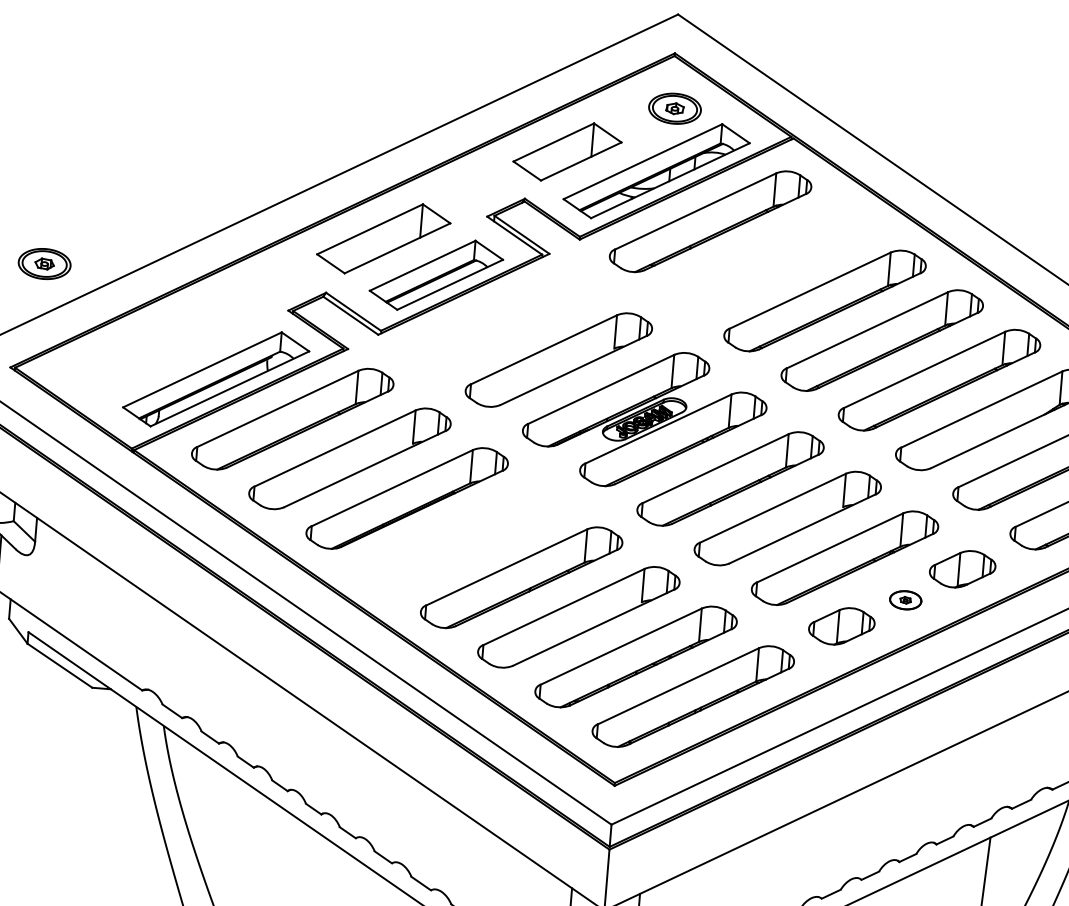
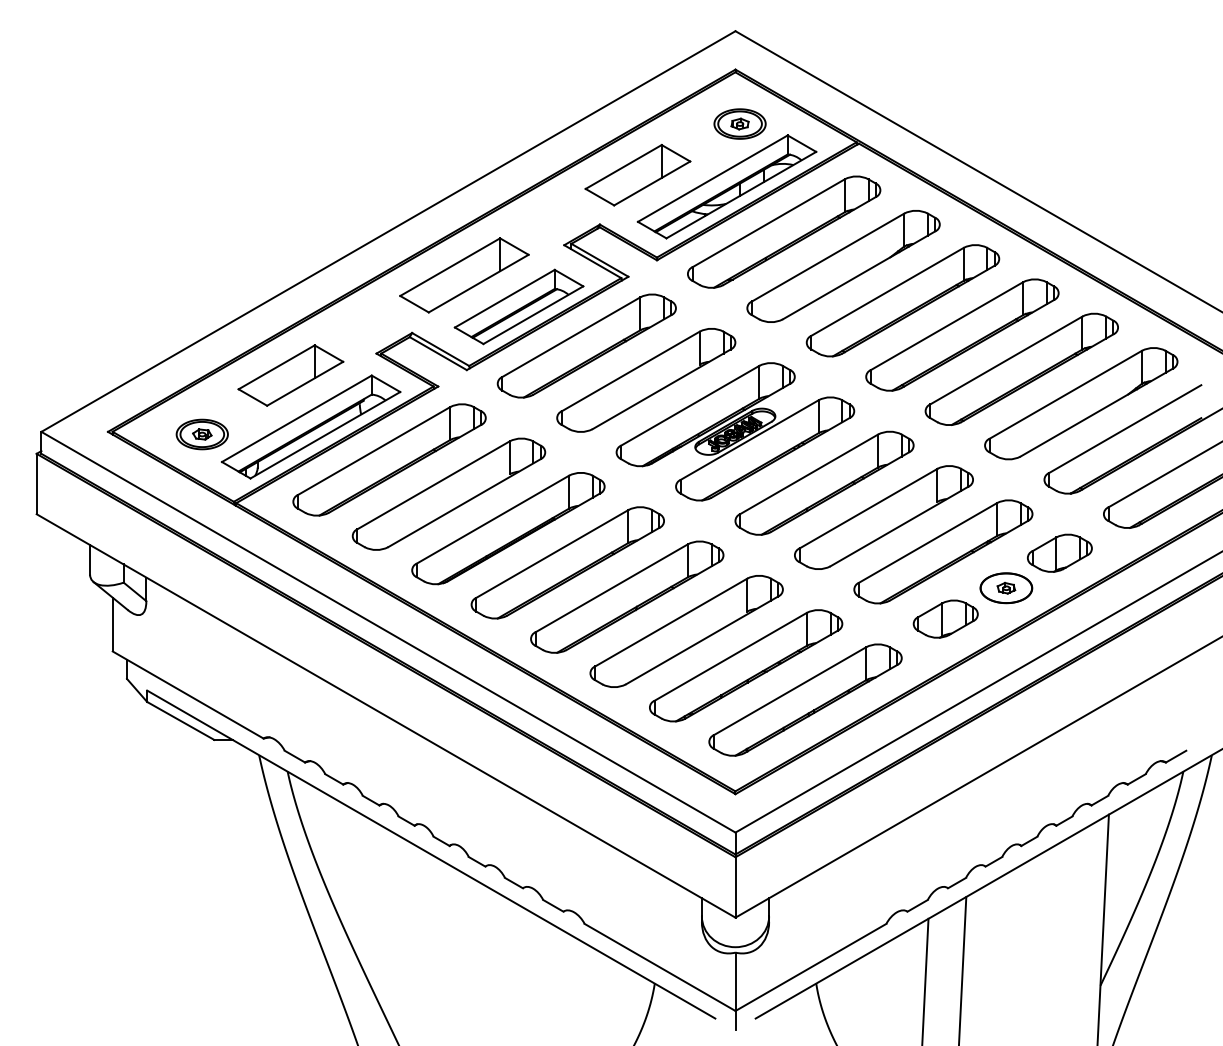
part: (767, 261) -> (843, 266), added
part: (43, 263) -> (201, 434), moved
part: (501, 319) -> (586, 345), added
part: (199, 325) -> (290, 375), added
part: (464, 537) -> (567, 562), added
part: (905, 600) -> (1006, 588), size x1.67

